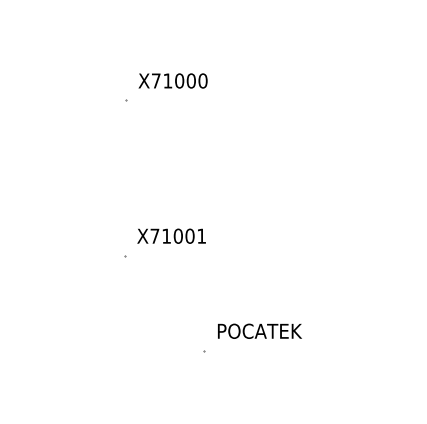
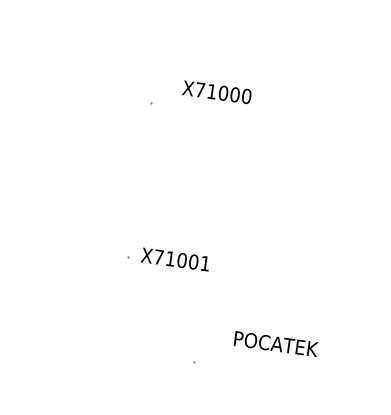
text: (172, 80) -> (216, 91), moved
text: (171, 235) -> (175, 258), moved
text: (259, 330) -> (275, 343), moved

